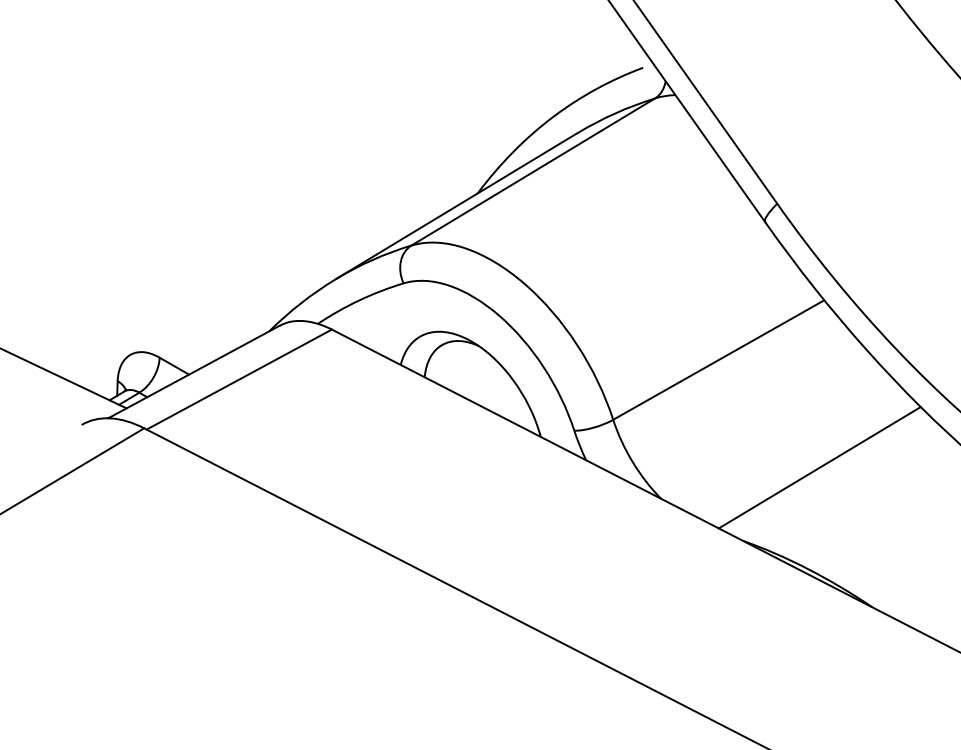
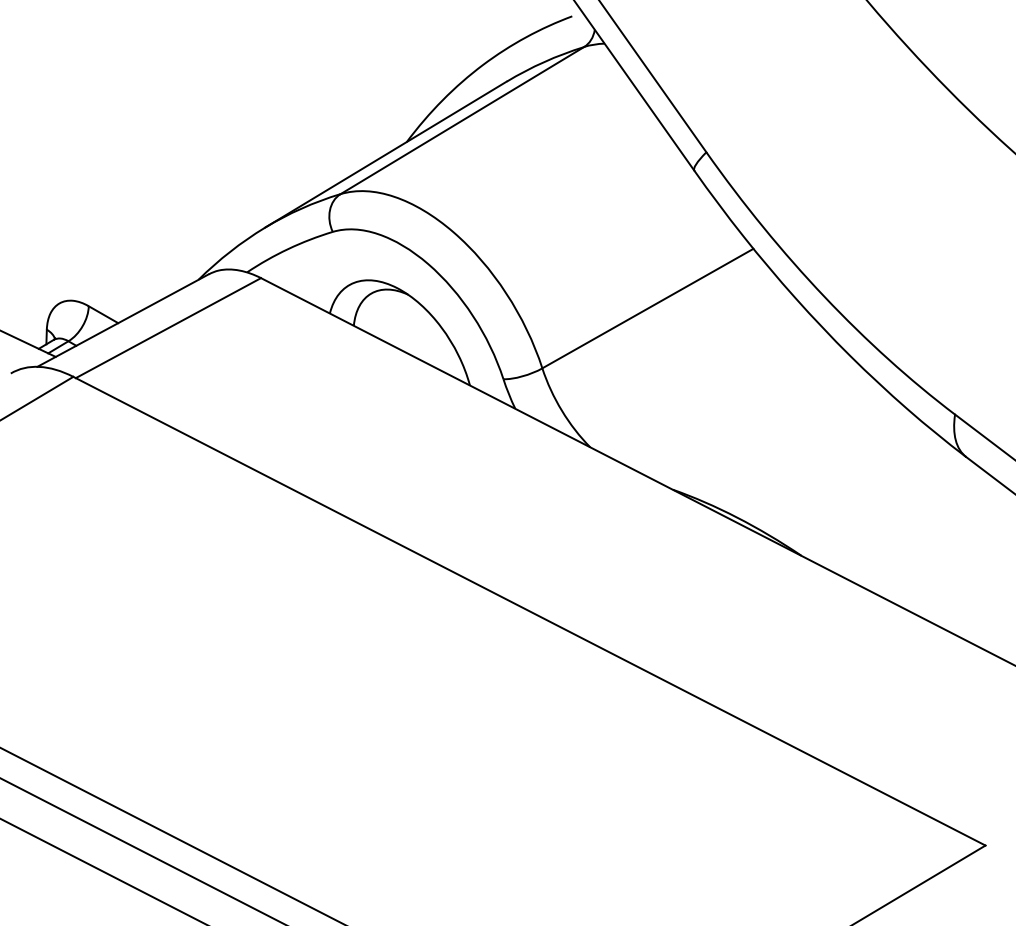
line: (819, 466) -> (748, 415), removed

